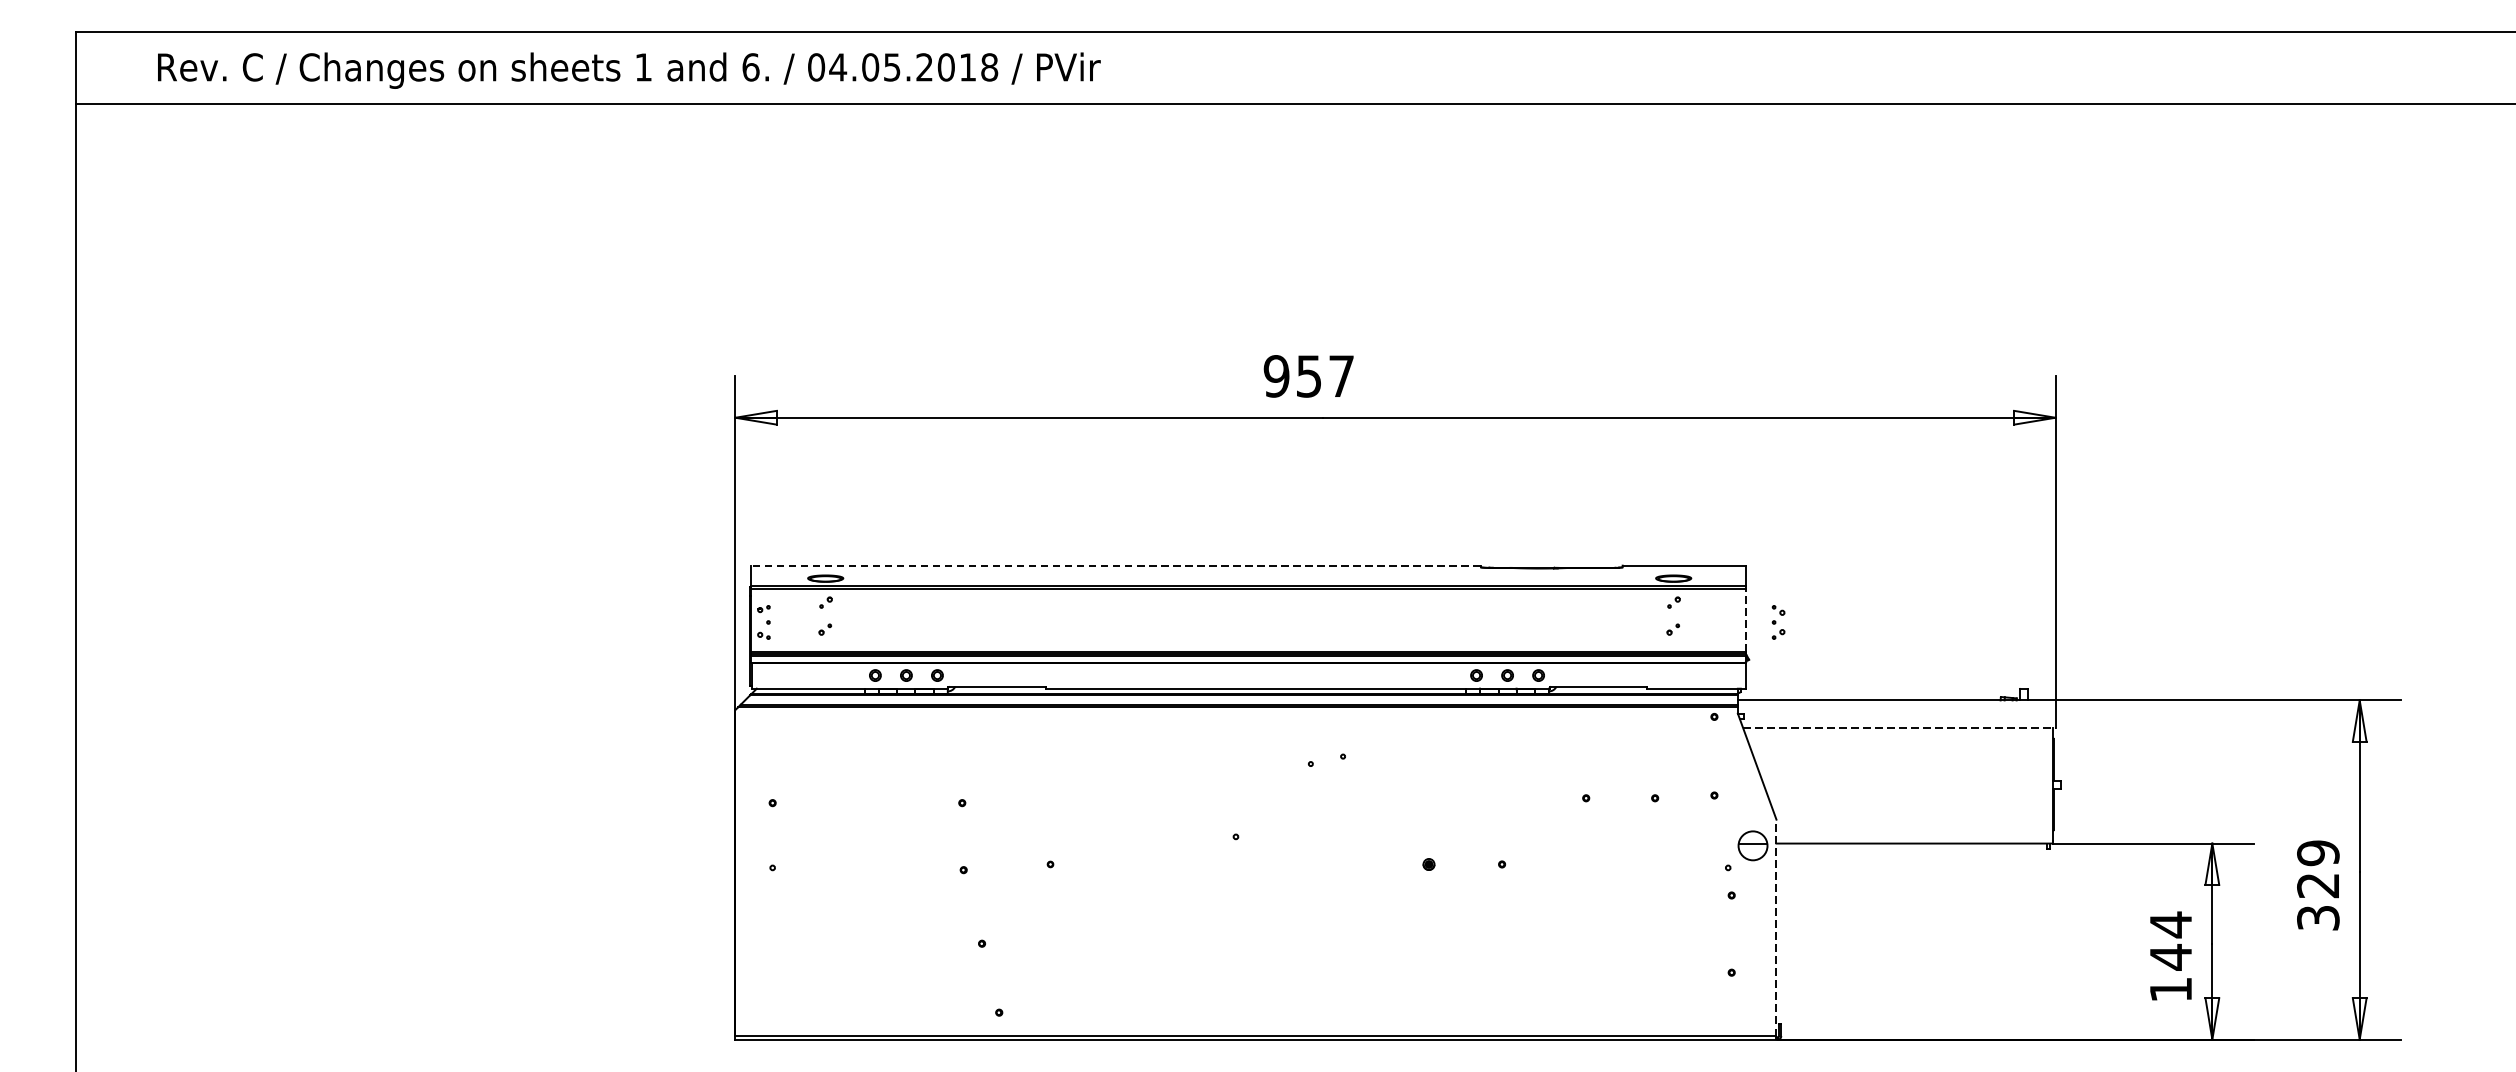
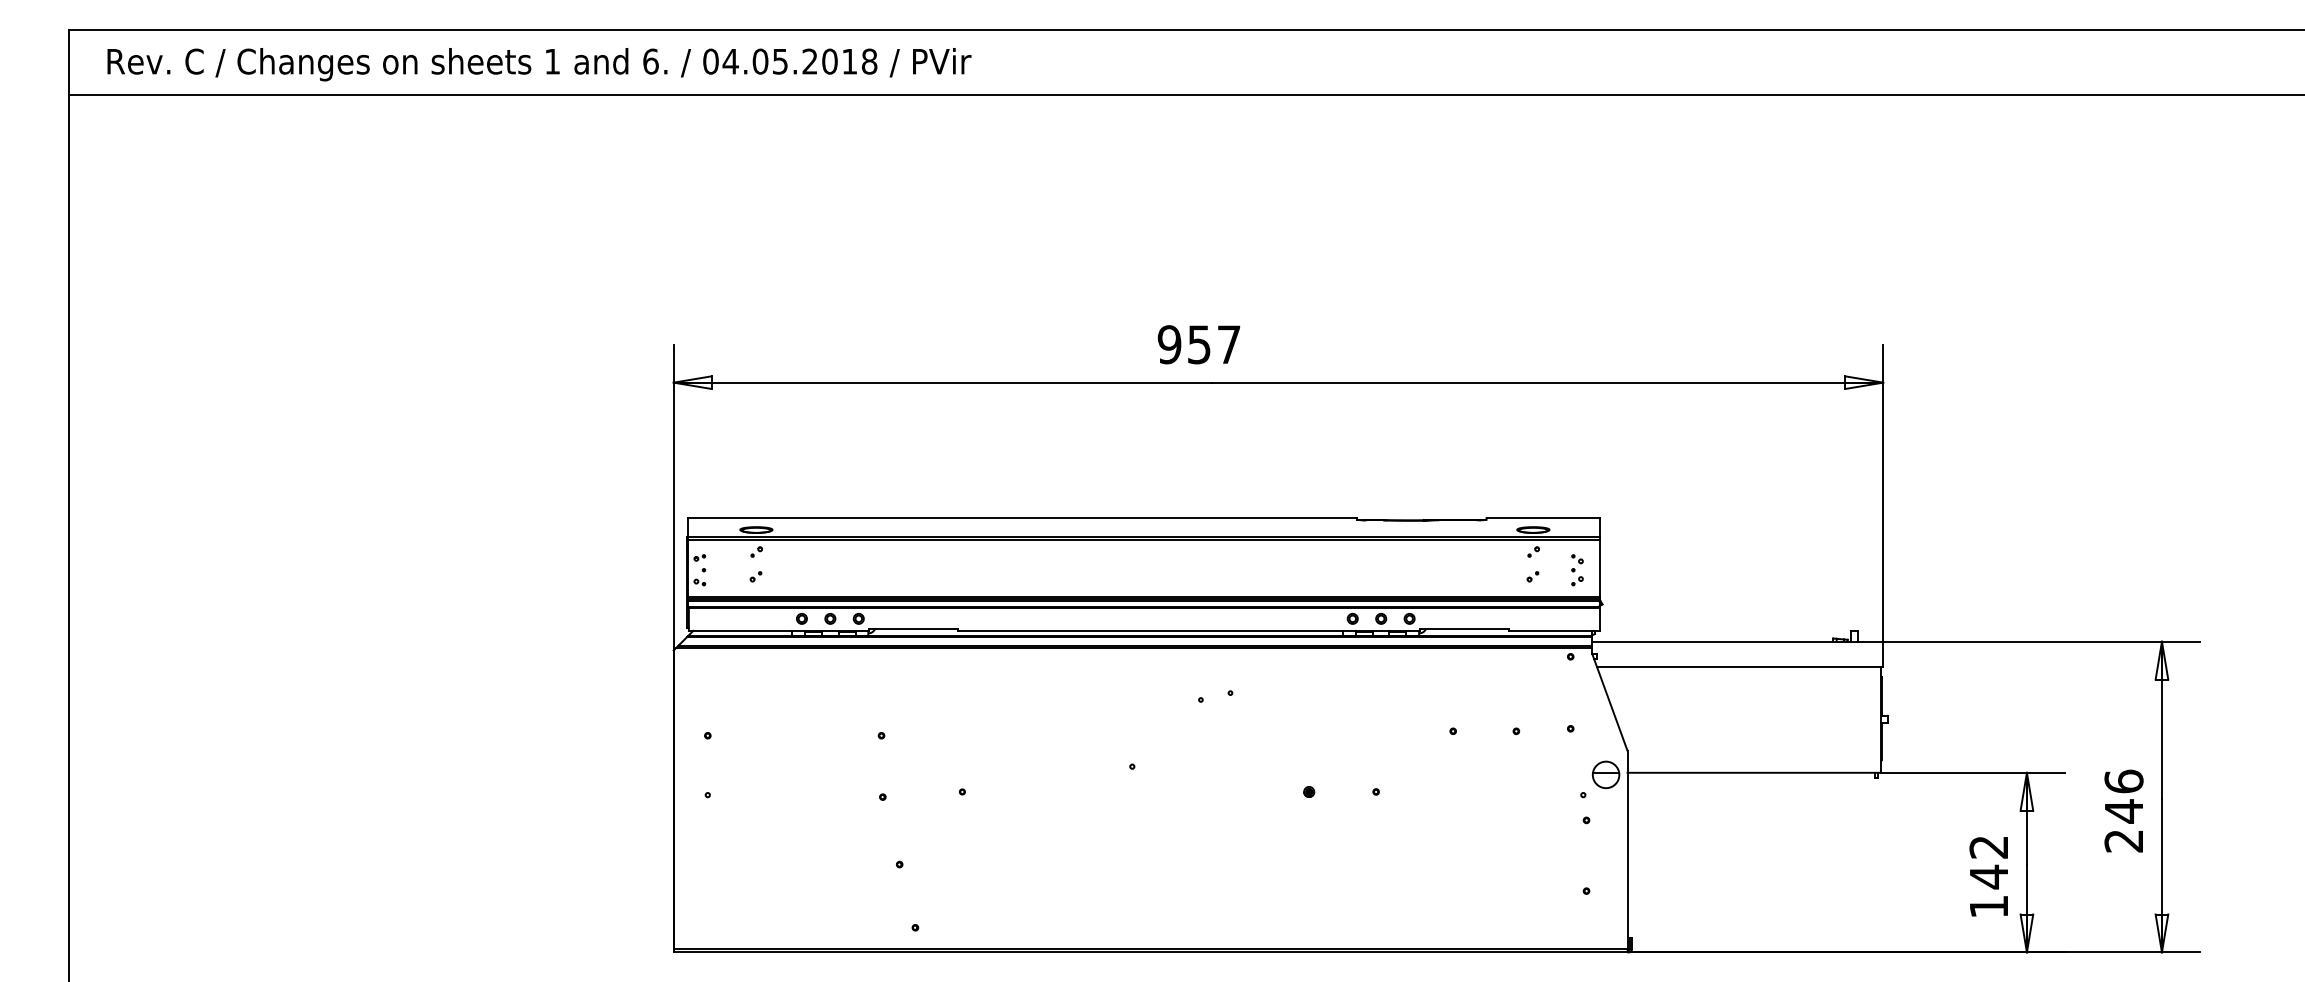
text: (629, 70) -> (539, 64), moved
line: (1115, 566) -> (1021, 518), dashed -> solid
line: (1745, 620) -> (1599, 568), dashed -> solid
part: (1778, 622) -> (1577, 570), moved
line: (1899, 727) -> (1740, 666), dashed -> solid
text: (2317, 884) -> (2123, 810), 329 -> 246
text: (2170, 925) -> (1988, 847), 144 -> 142
line: (1776, 927) -> (1627, 849), dashed -> solid

